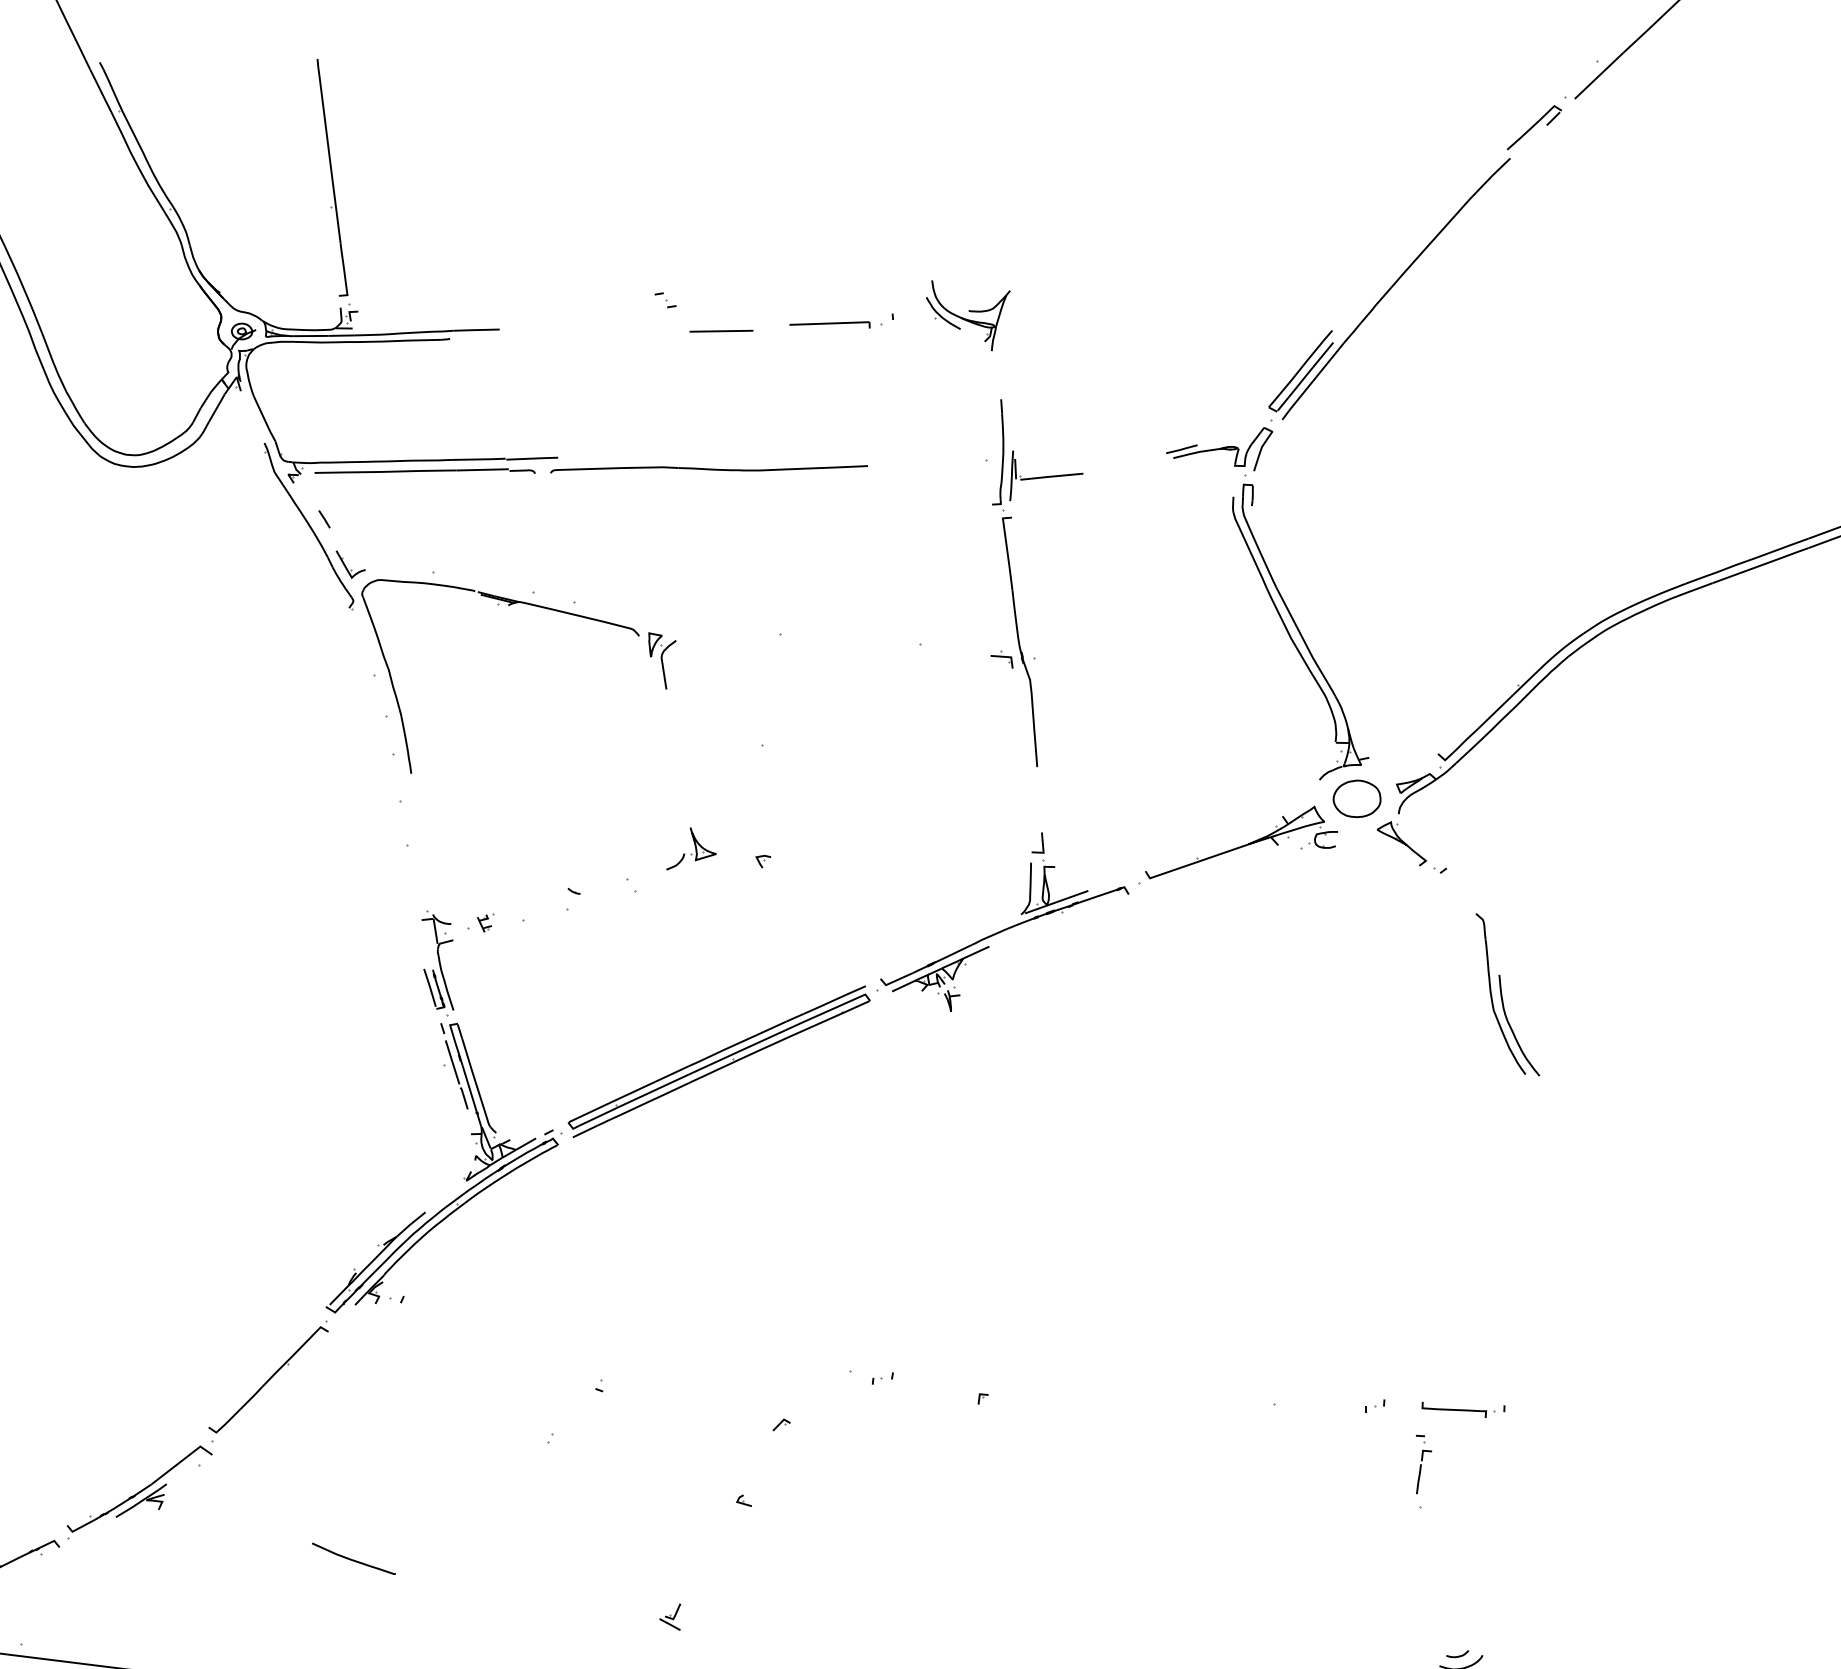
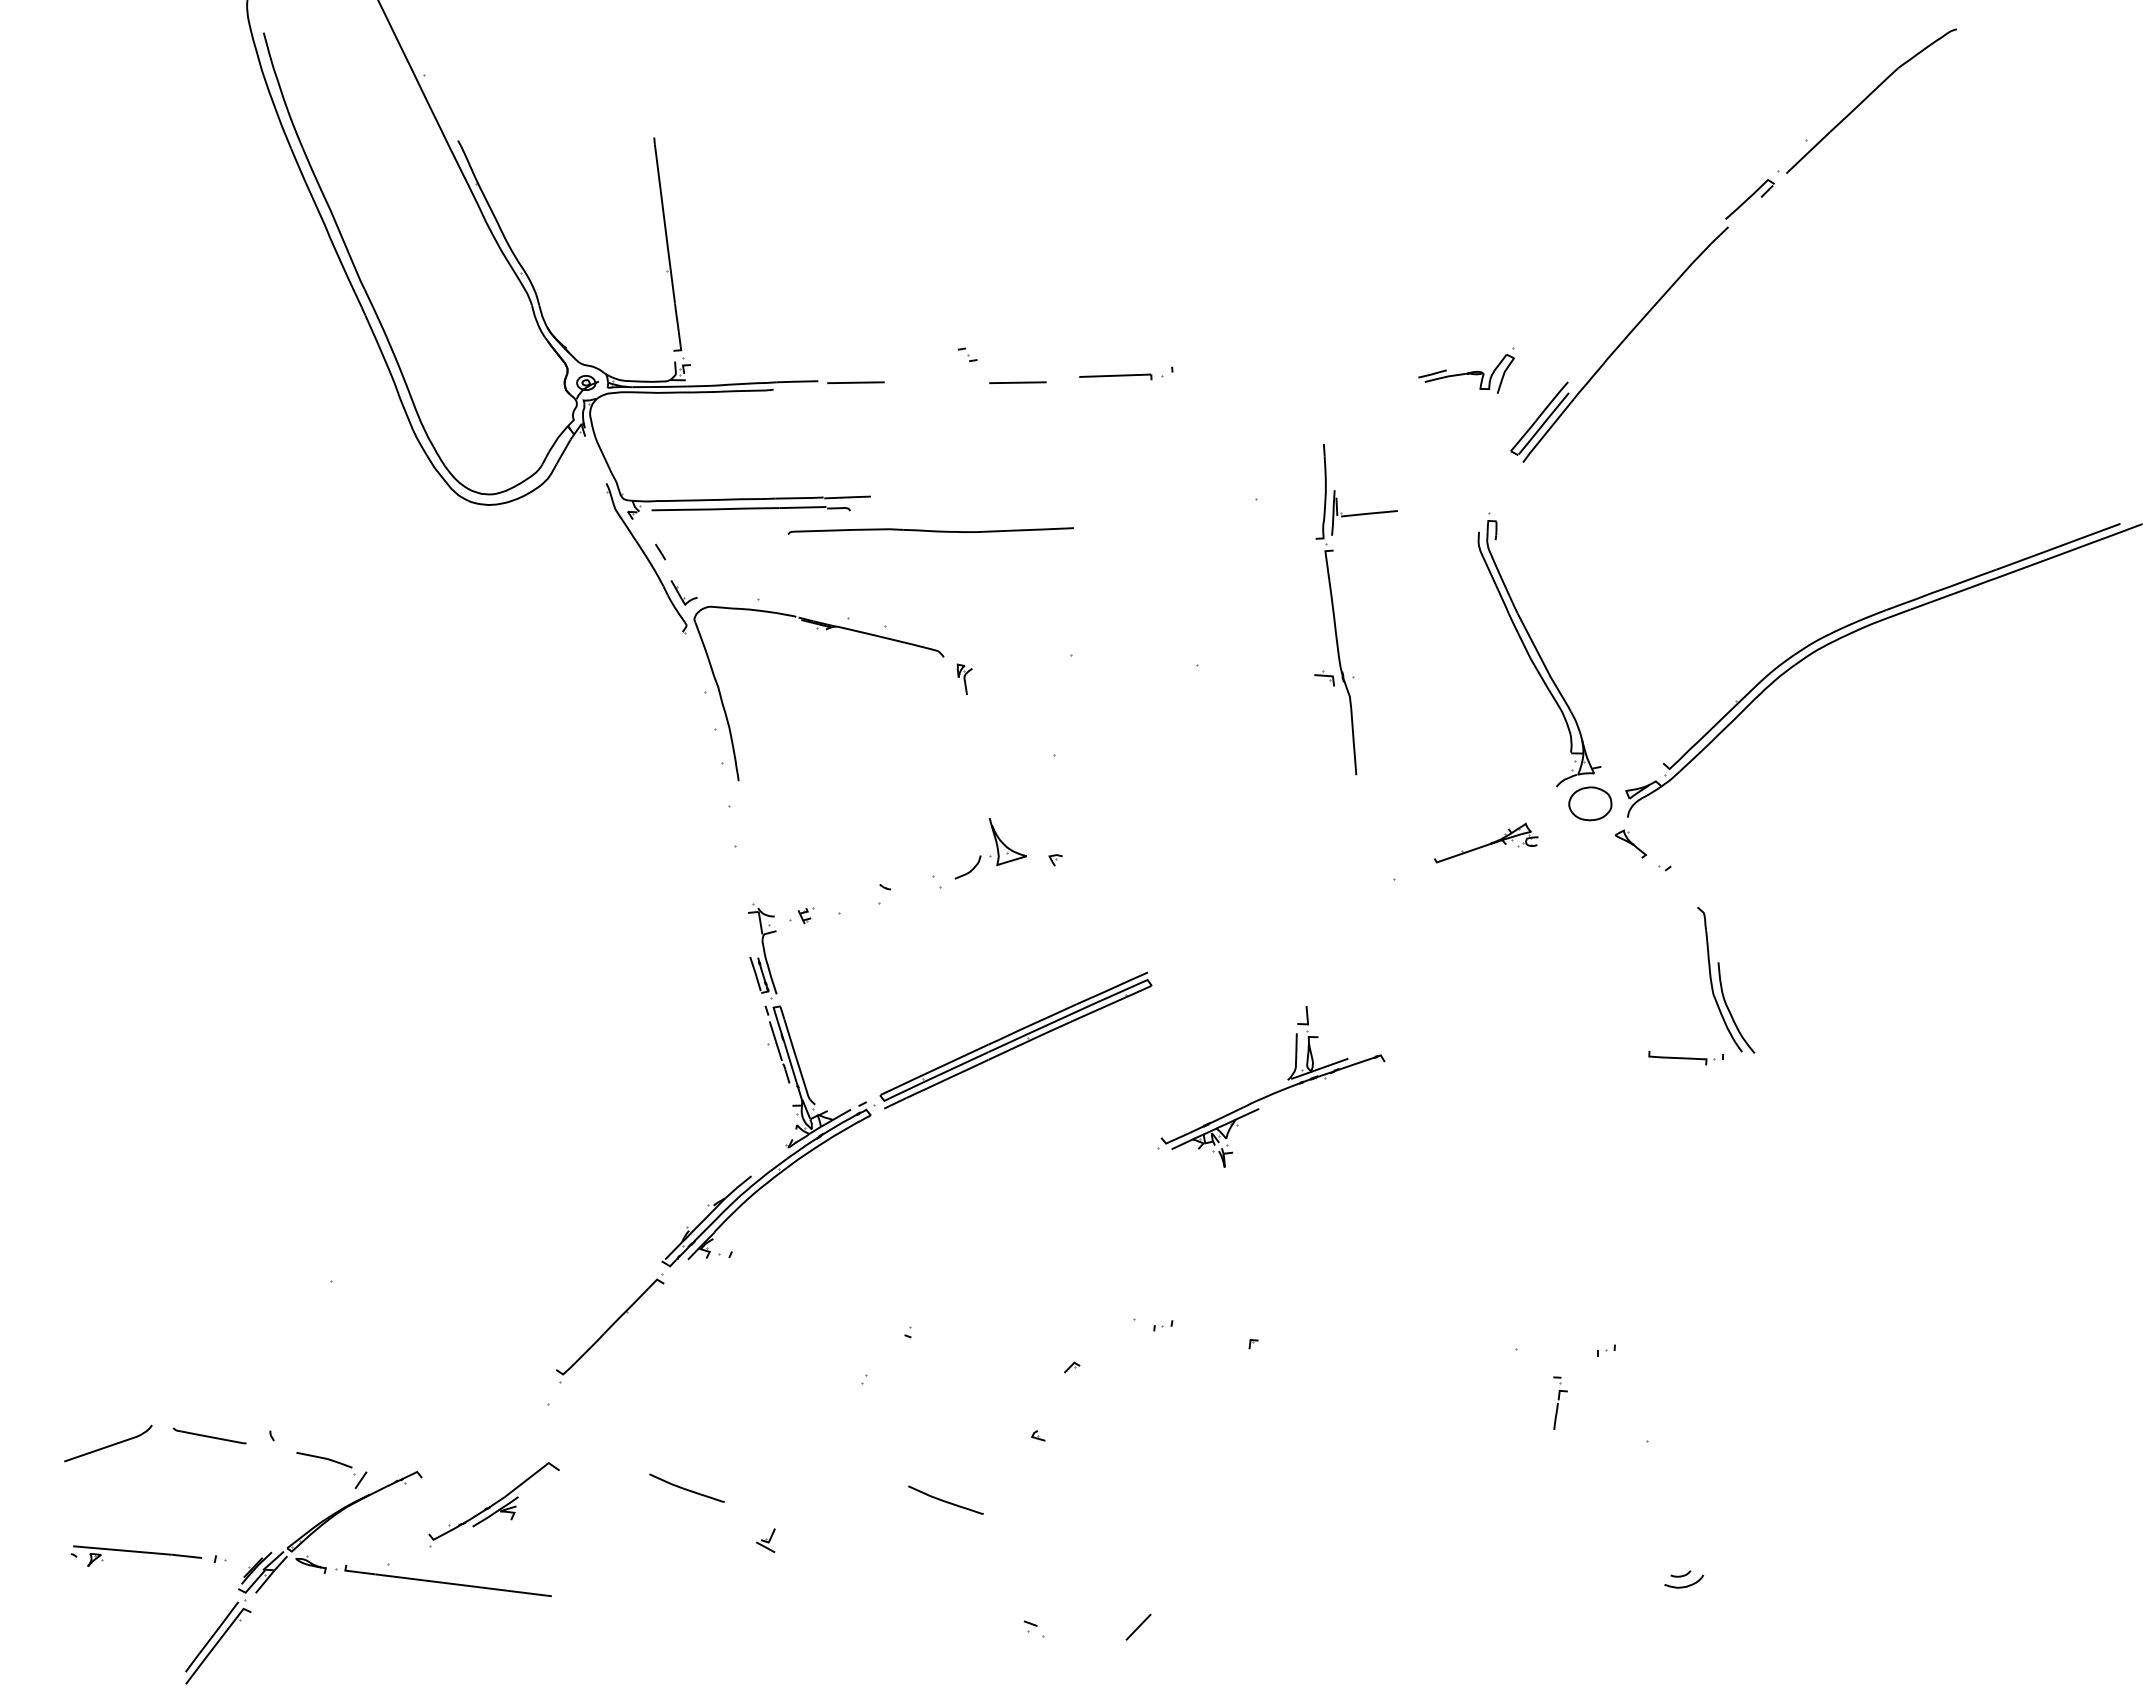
part: (968, 315) -> (1240, 368), removed
line: (541, 330) -> (855, 382), added
part: (1219, 445) -> (1466, 370), moved
part: (708, 468) -> (930, 530), moved
part: (1012, 583) -> (1334, 609), moved
part: (662, 660) -> (964, 679), size x0.6
part: (1241, 841) -> (1486, 842), size x0.6
part: (1401, 842) -> (1630, 843), size x0.7
part: (690, 848) -> (990, 848), size x1.6
part: (1005, 928) -> (1273, 1092), moved
part: (1462, 1409) -> (1685, 1057), moved
part: (1423, 1463) -> (1560, 1402), moved
part: (139, 1492) -> (493, 1504), moved
curve: (640, 1572) -> (945, 1500), added
part: (669, 1616) -> (765, 1540), moved

